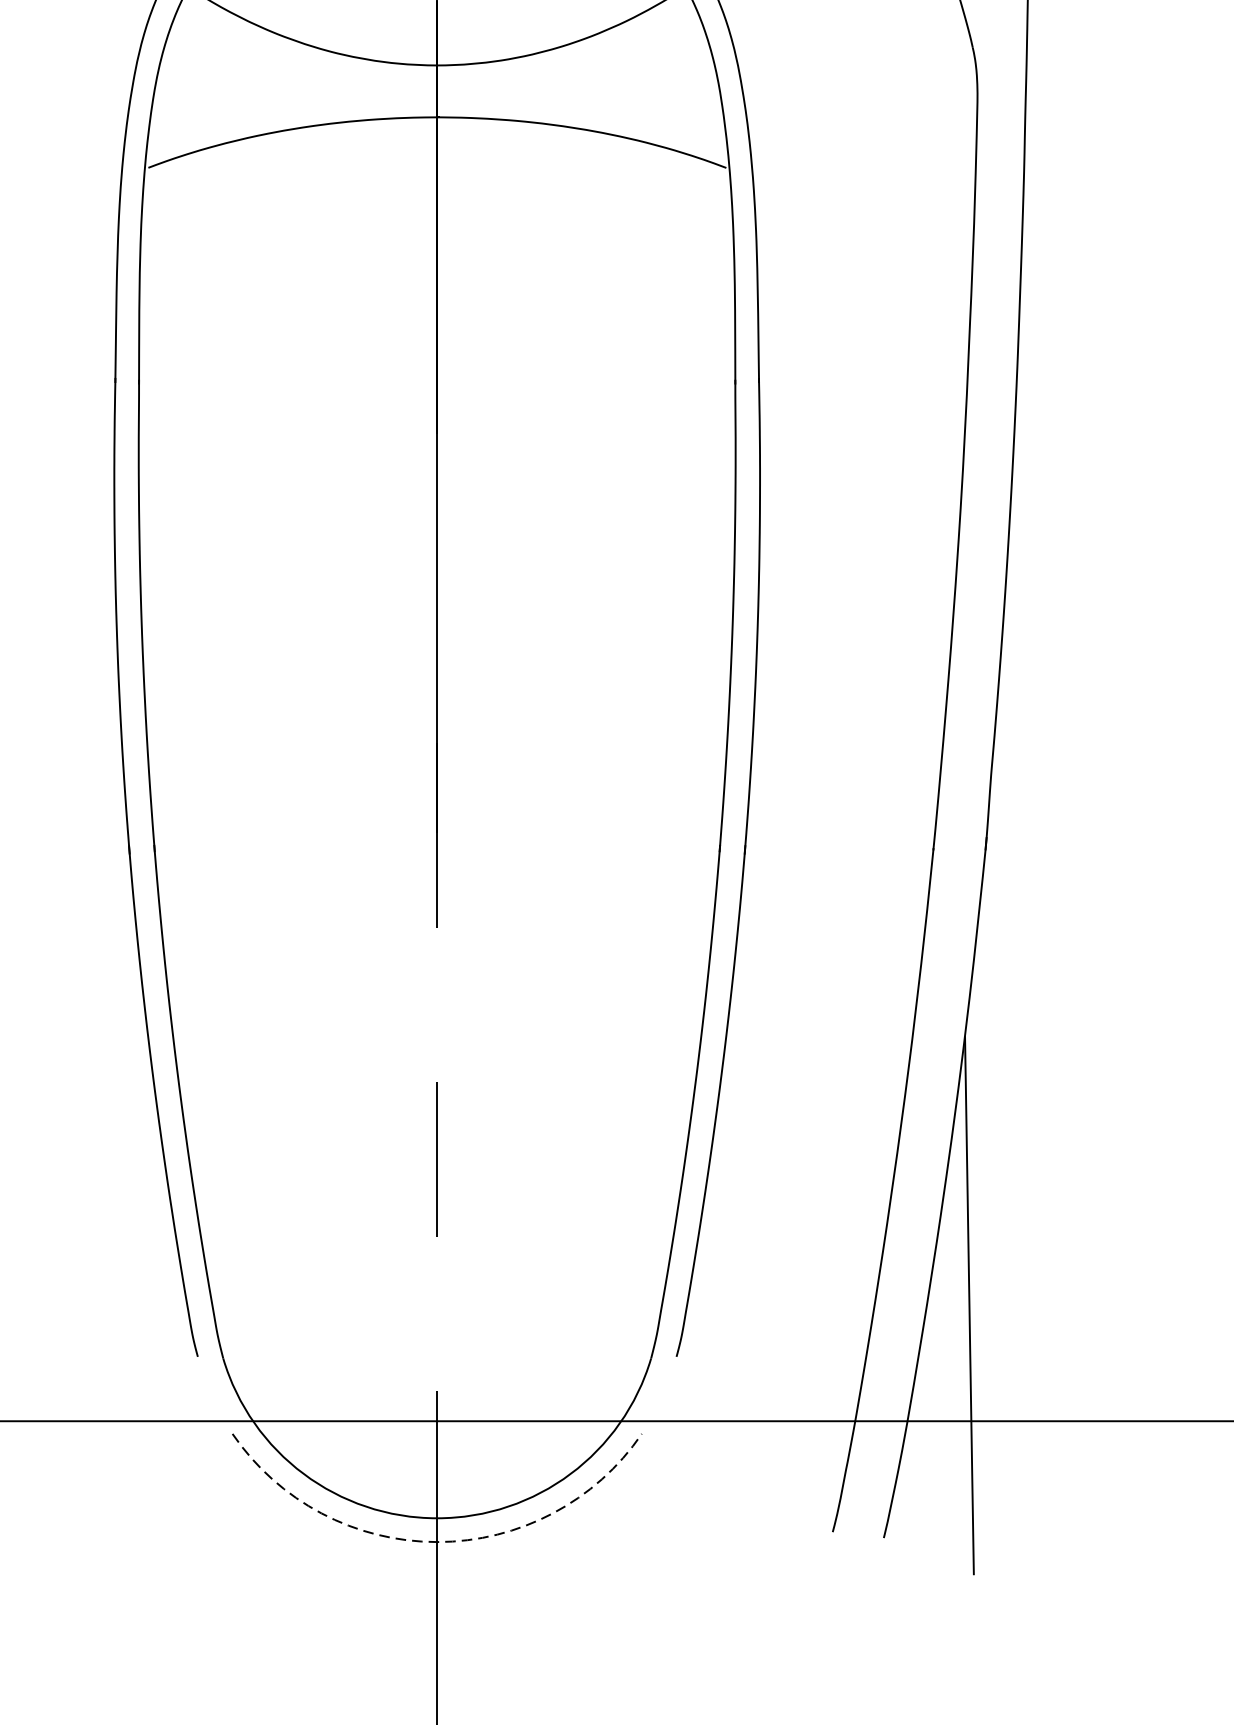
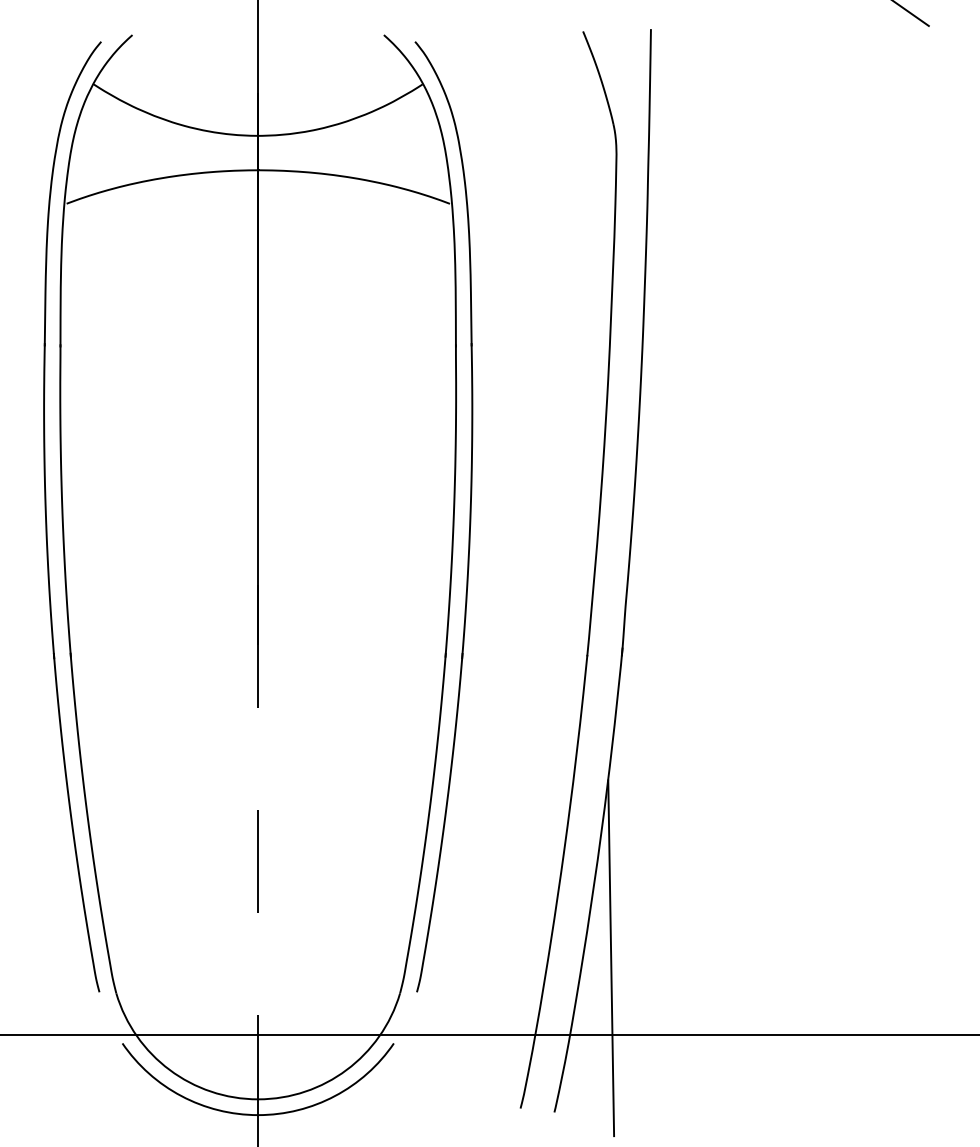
arc: (437, 1542) -> (258, 1115), dashed -> solid

